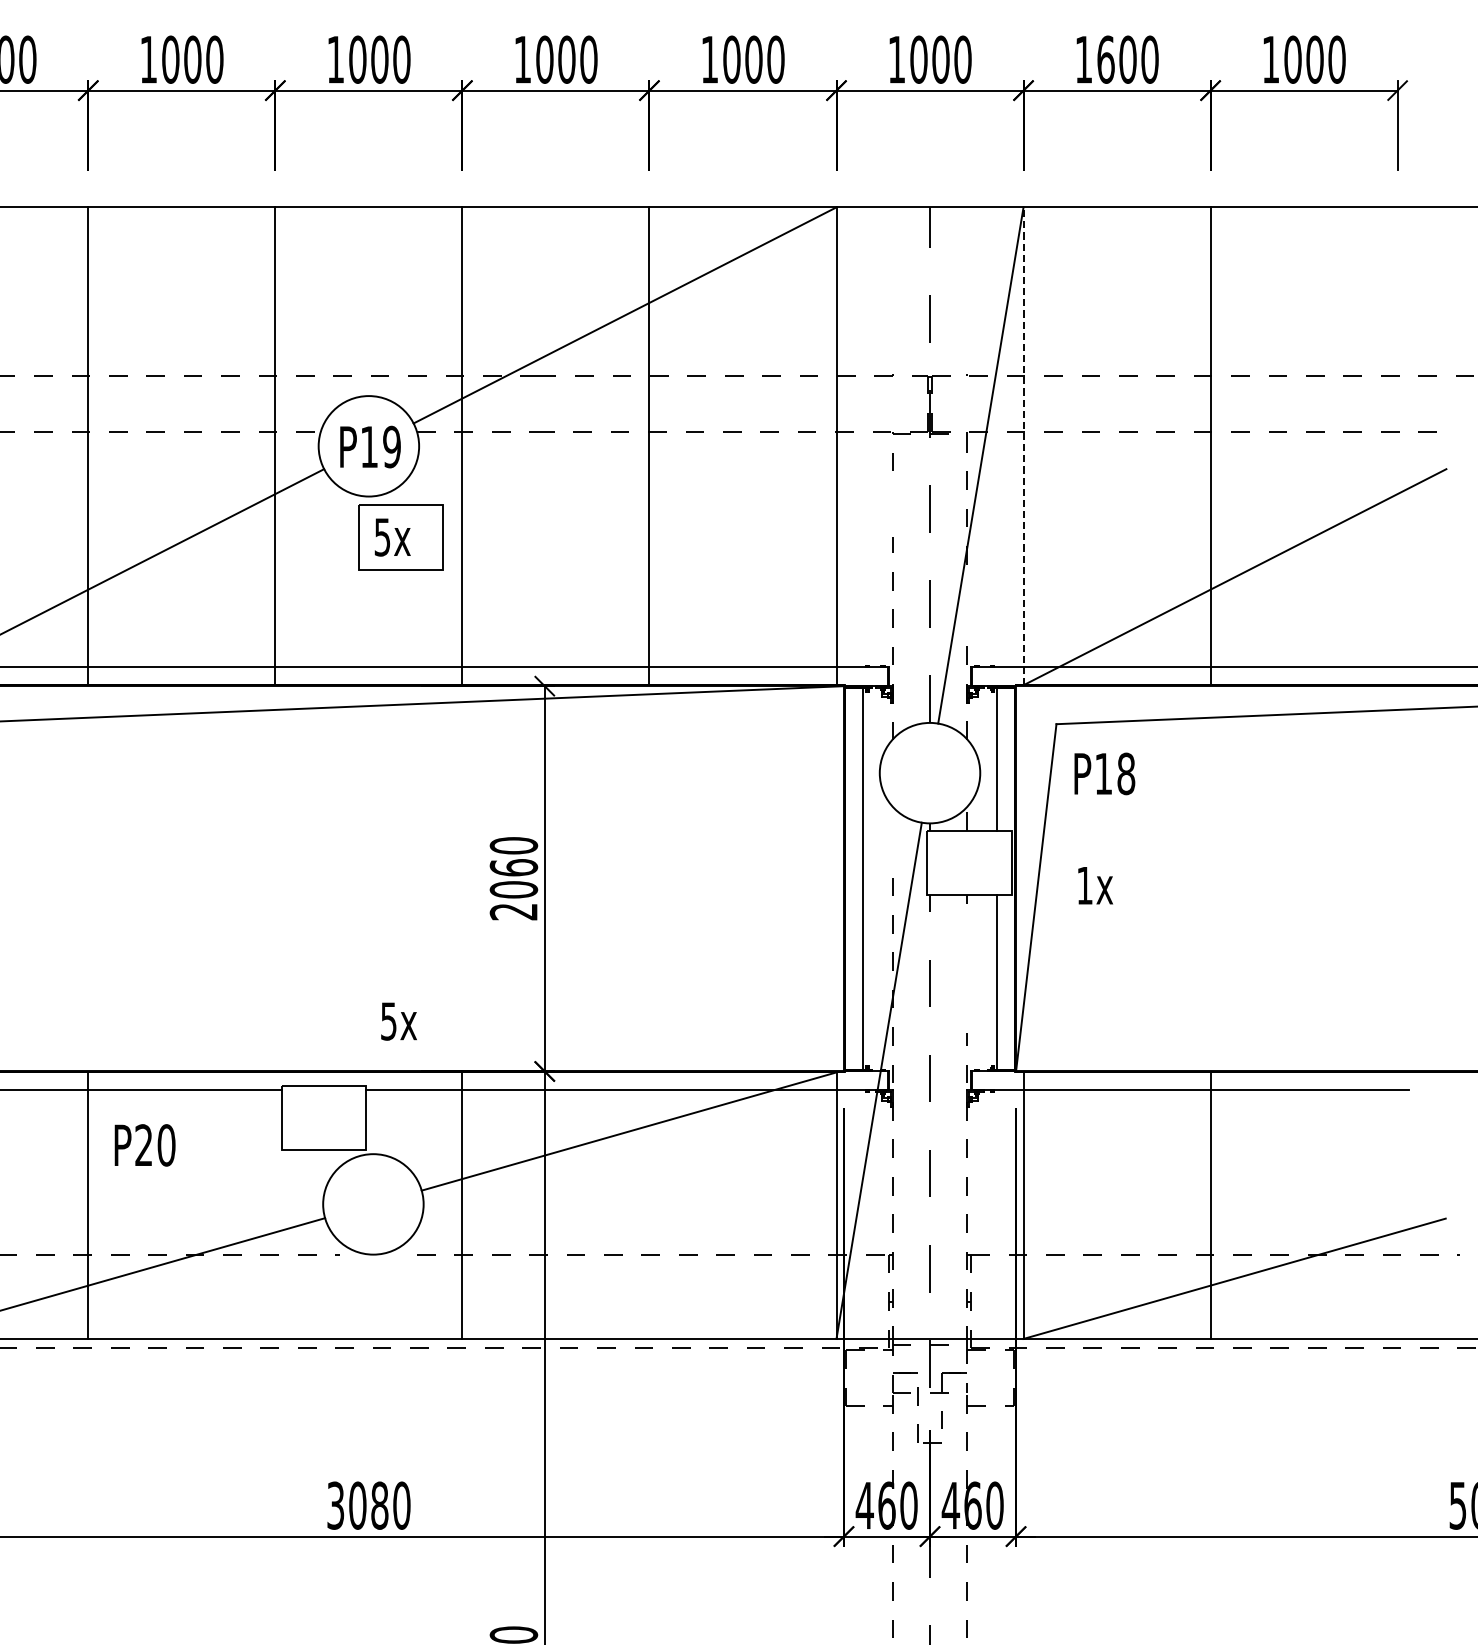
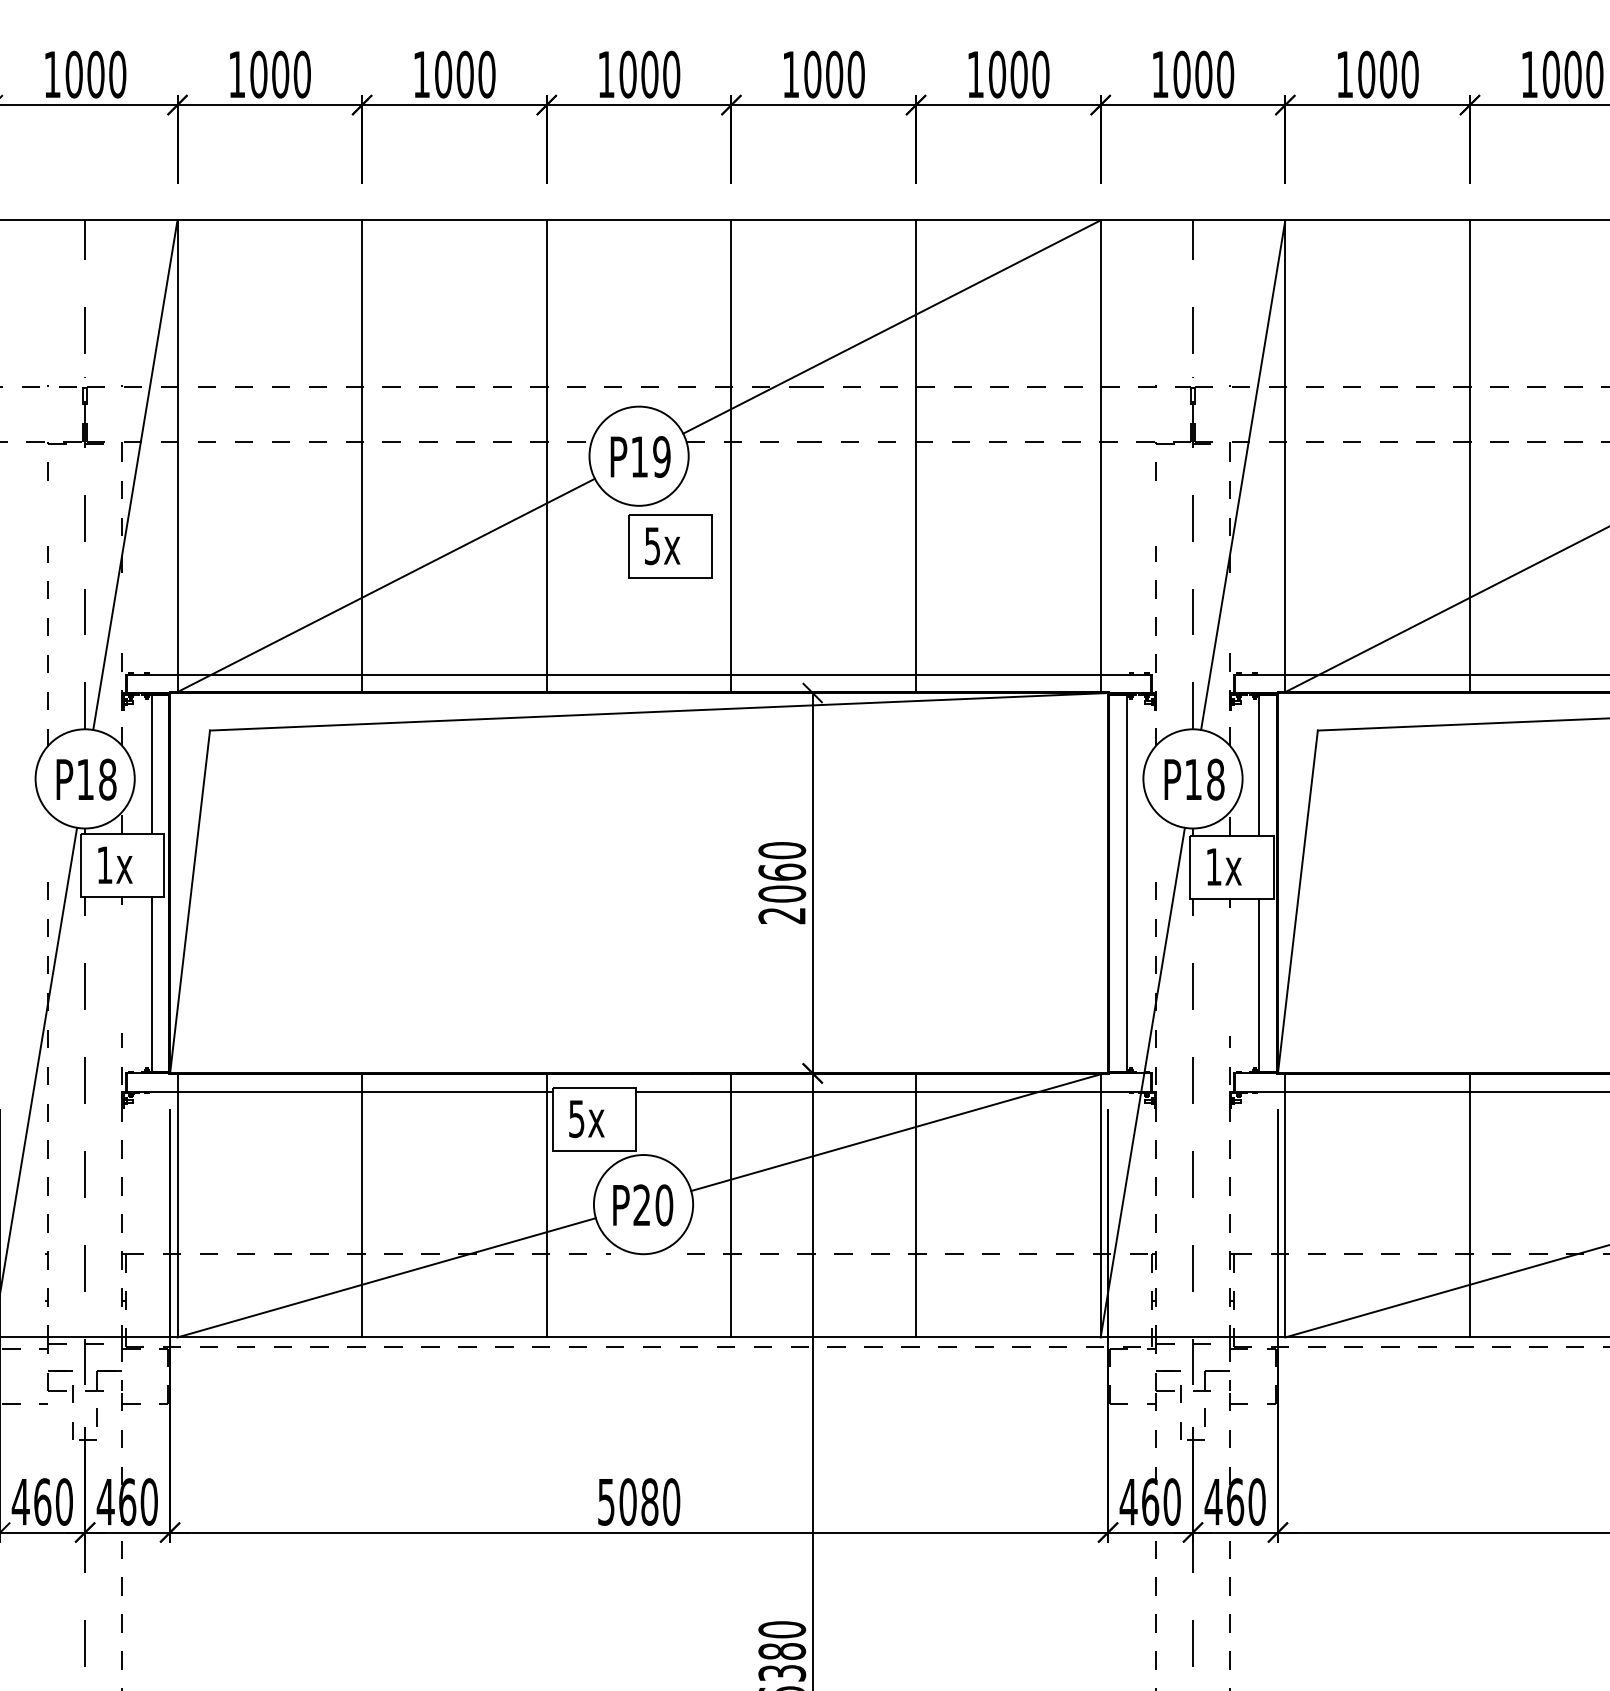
text: (1105, 59) -> (1366, 74), 1600 -> 1000
line: (1023, 446) -> (1285, 456), dashed -> solid
text: (1104, 773) -> (1194, 779), moved
text: (1095, 885) -> (1224, 866), moved
text: (398, 1021) -> (586, 1119), moved
text: (145, 1145) -> (643, 1205), moved
line: (275, 1205) -> (546, 1205), added
line: (649, 1205) -> (916, 1205), added
text: (335, 1505) -> (606, 1501), 3080 -> 5080

